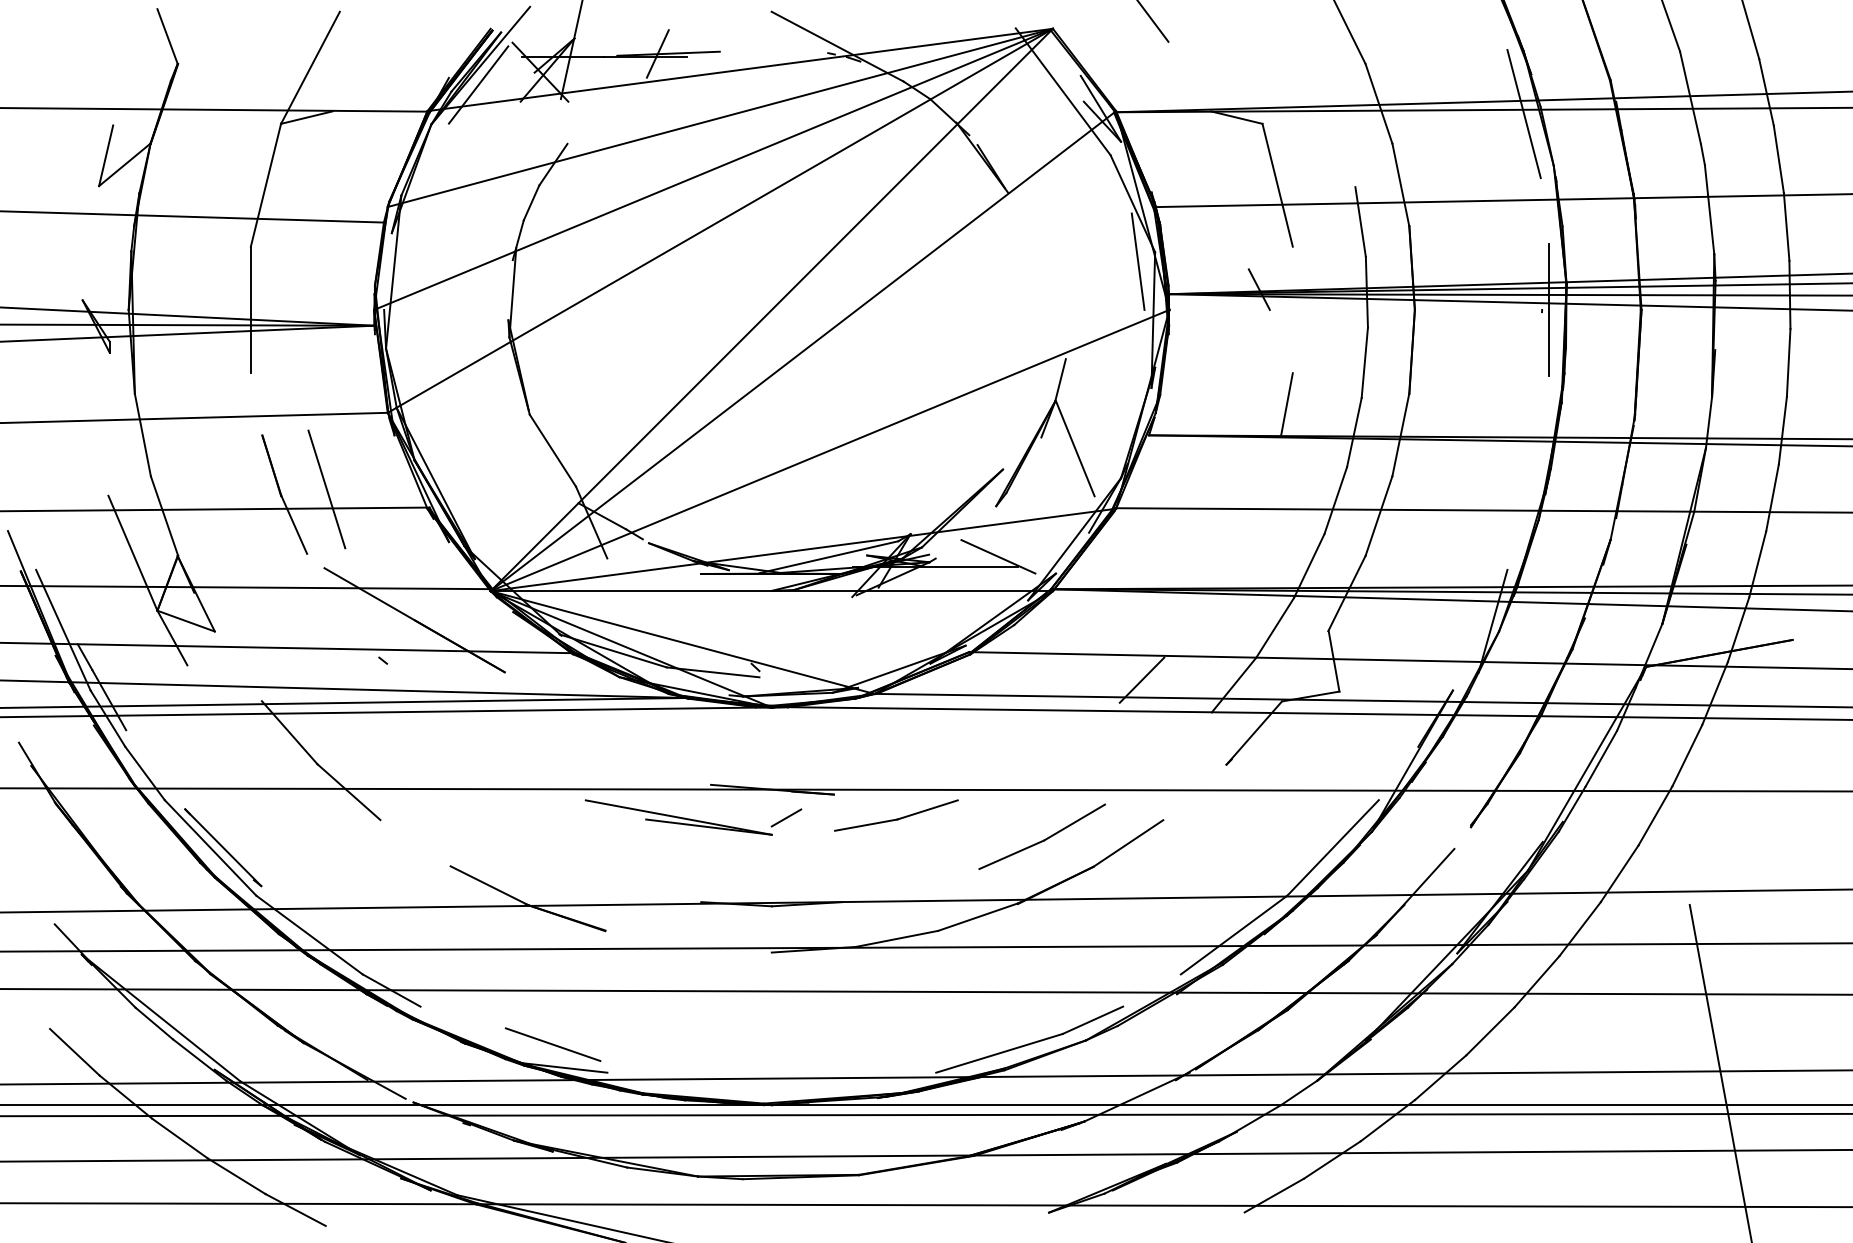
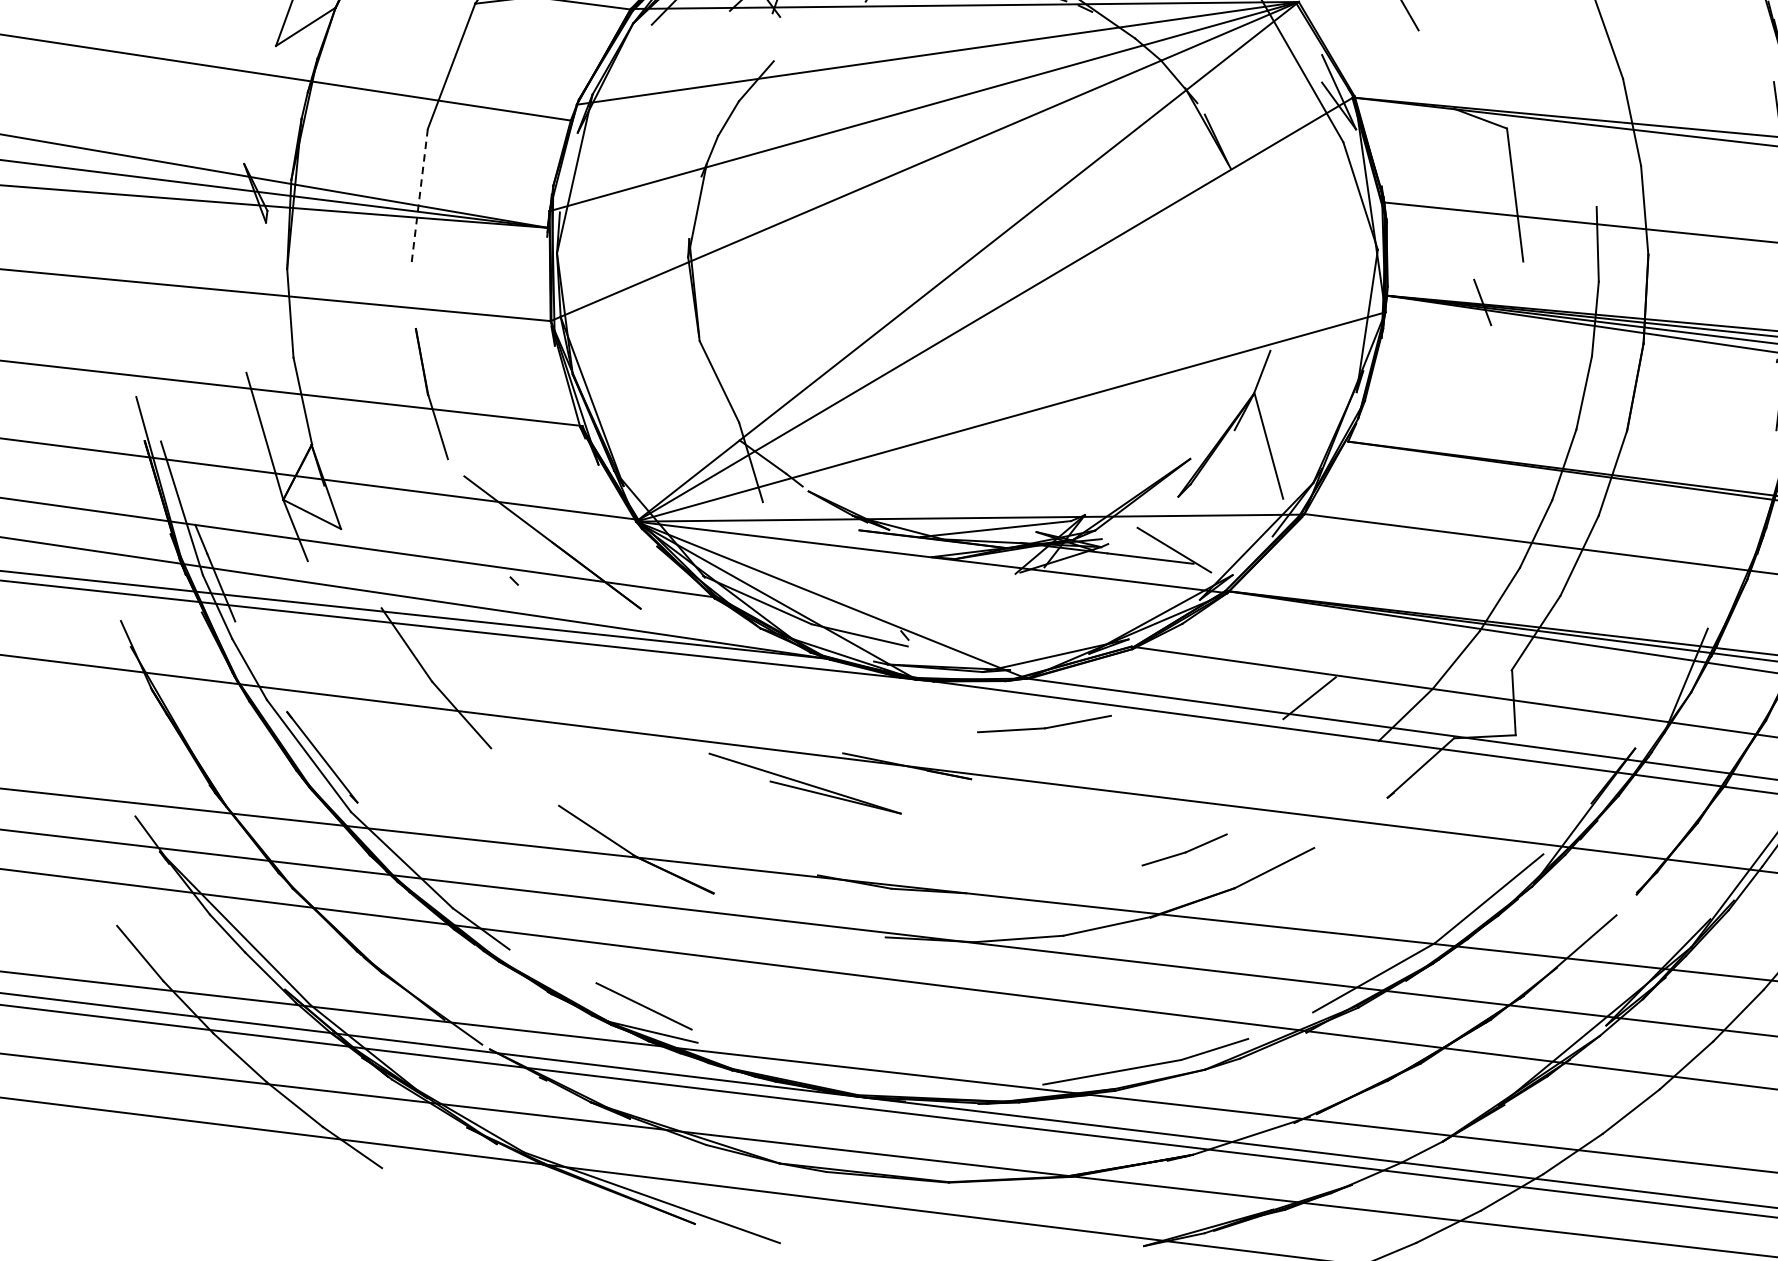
line: (1137, 261) -> (1358, 257), removed
line: (250, 309) -> (419, 194), solid -> dashed
line: (1286, 404) -> (1496, 426), removed
line: (326, 489) -> (476, 393), removed
part: (896, 815) -> (1044, 723), moved
line: (786, 817) -> (918, 797), removed
part: (1041, 836) -> (1184, 849), size x0.6

